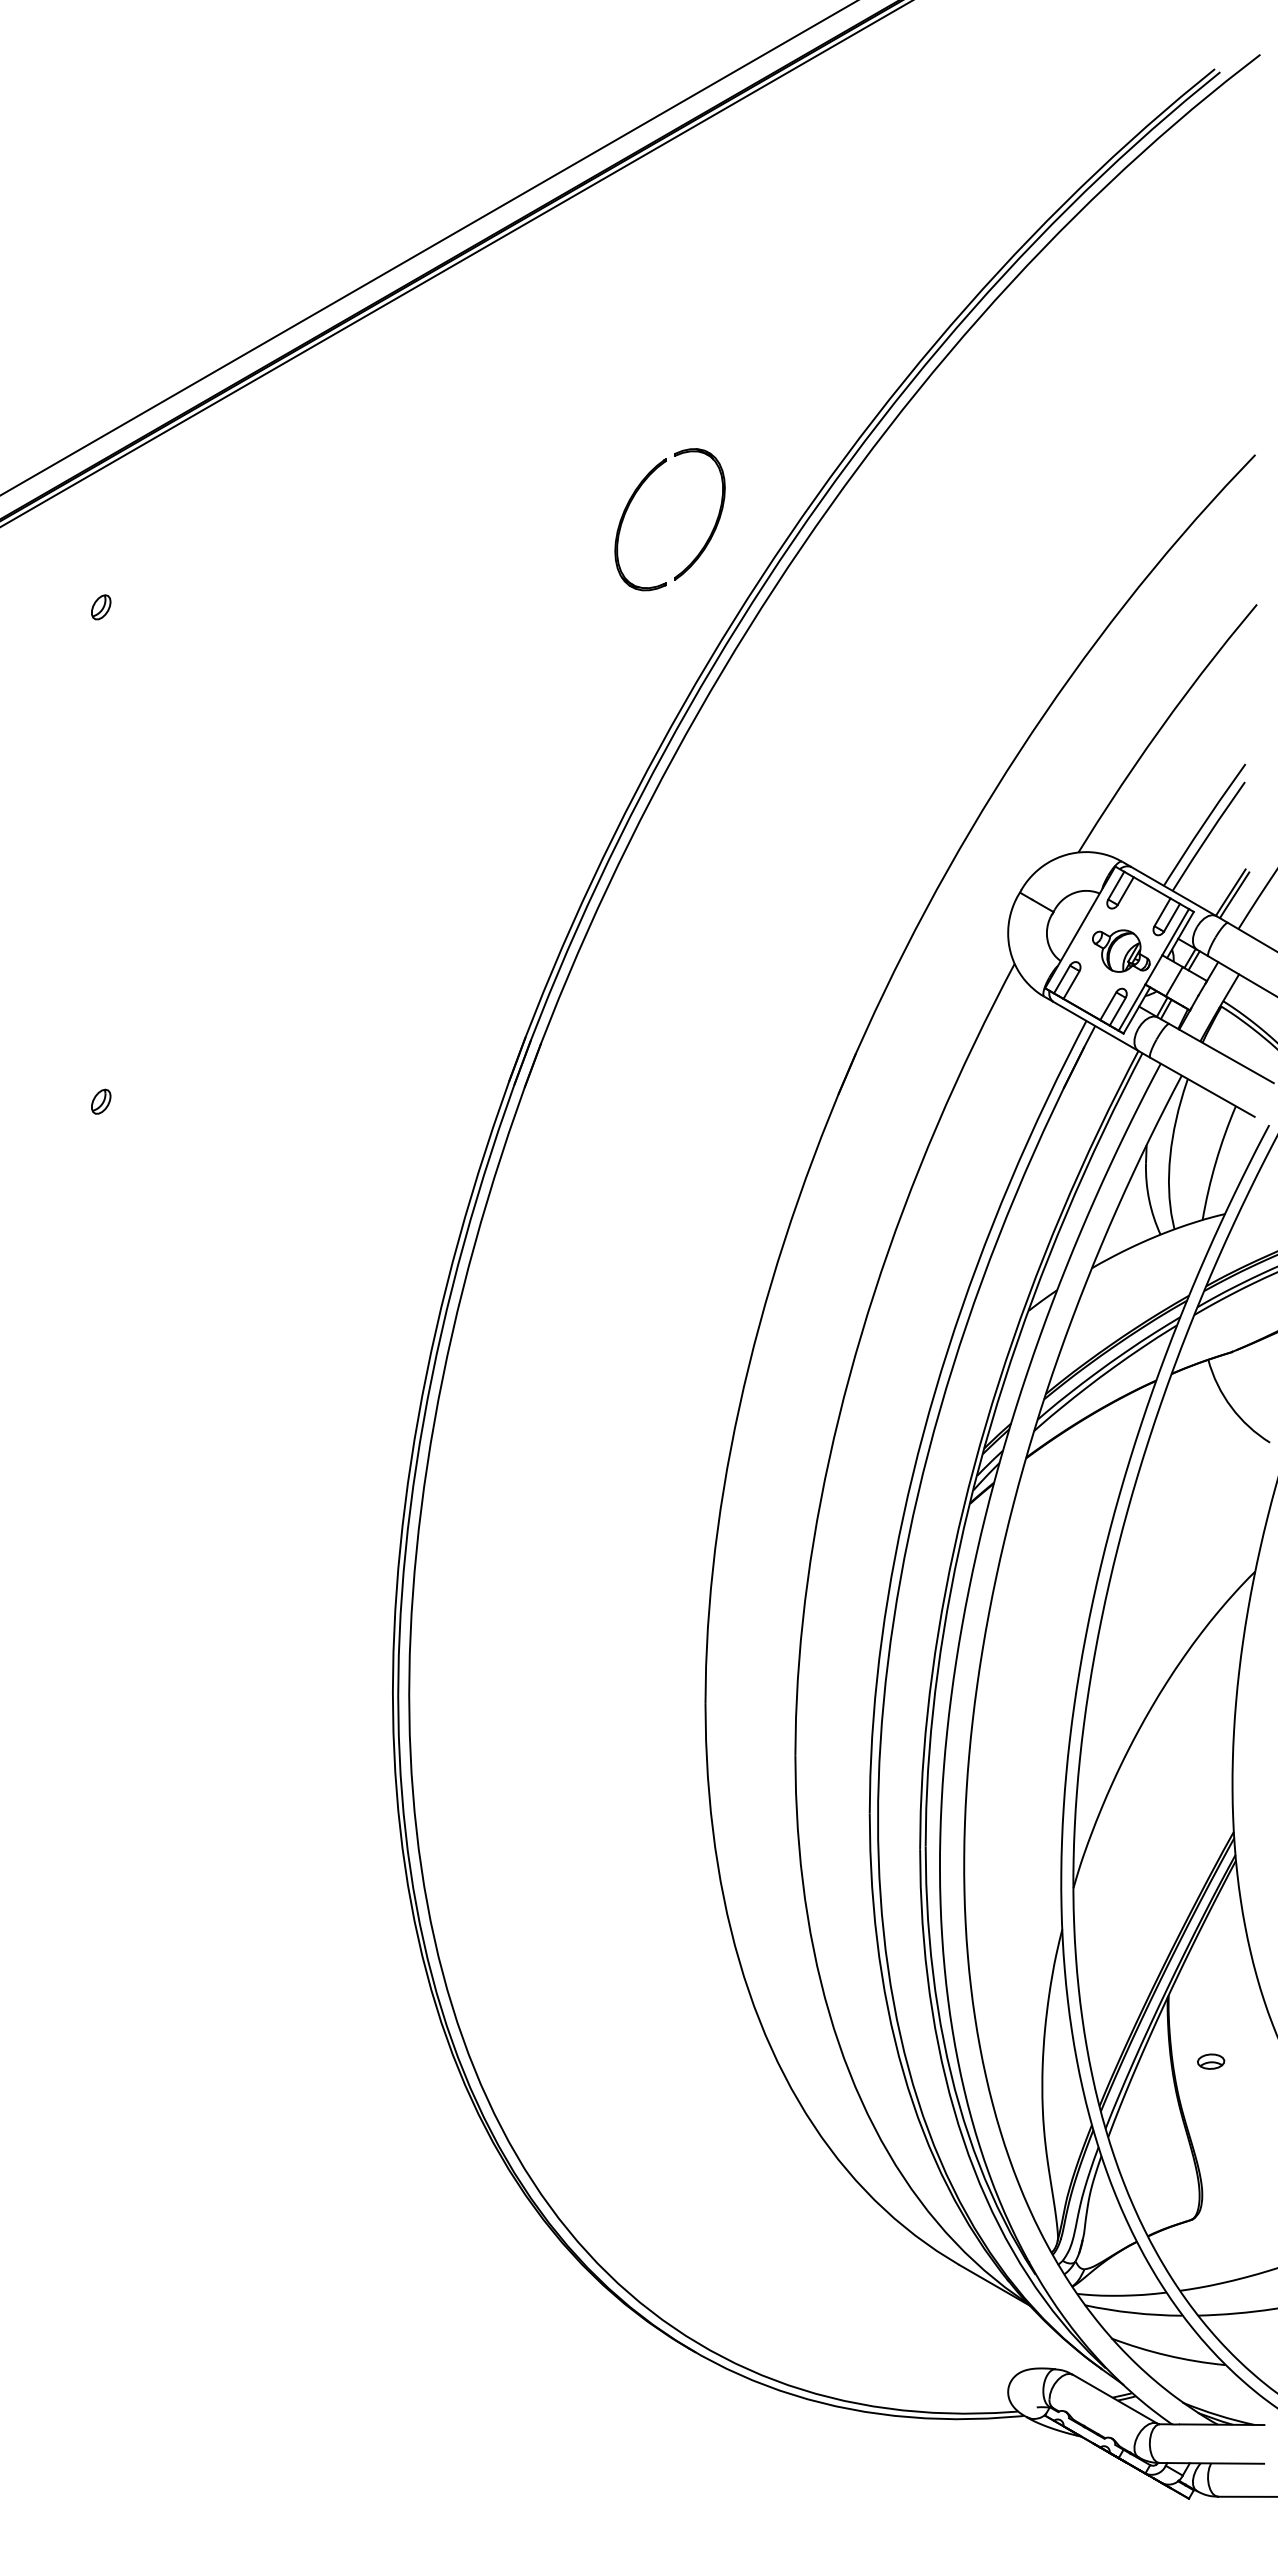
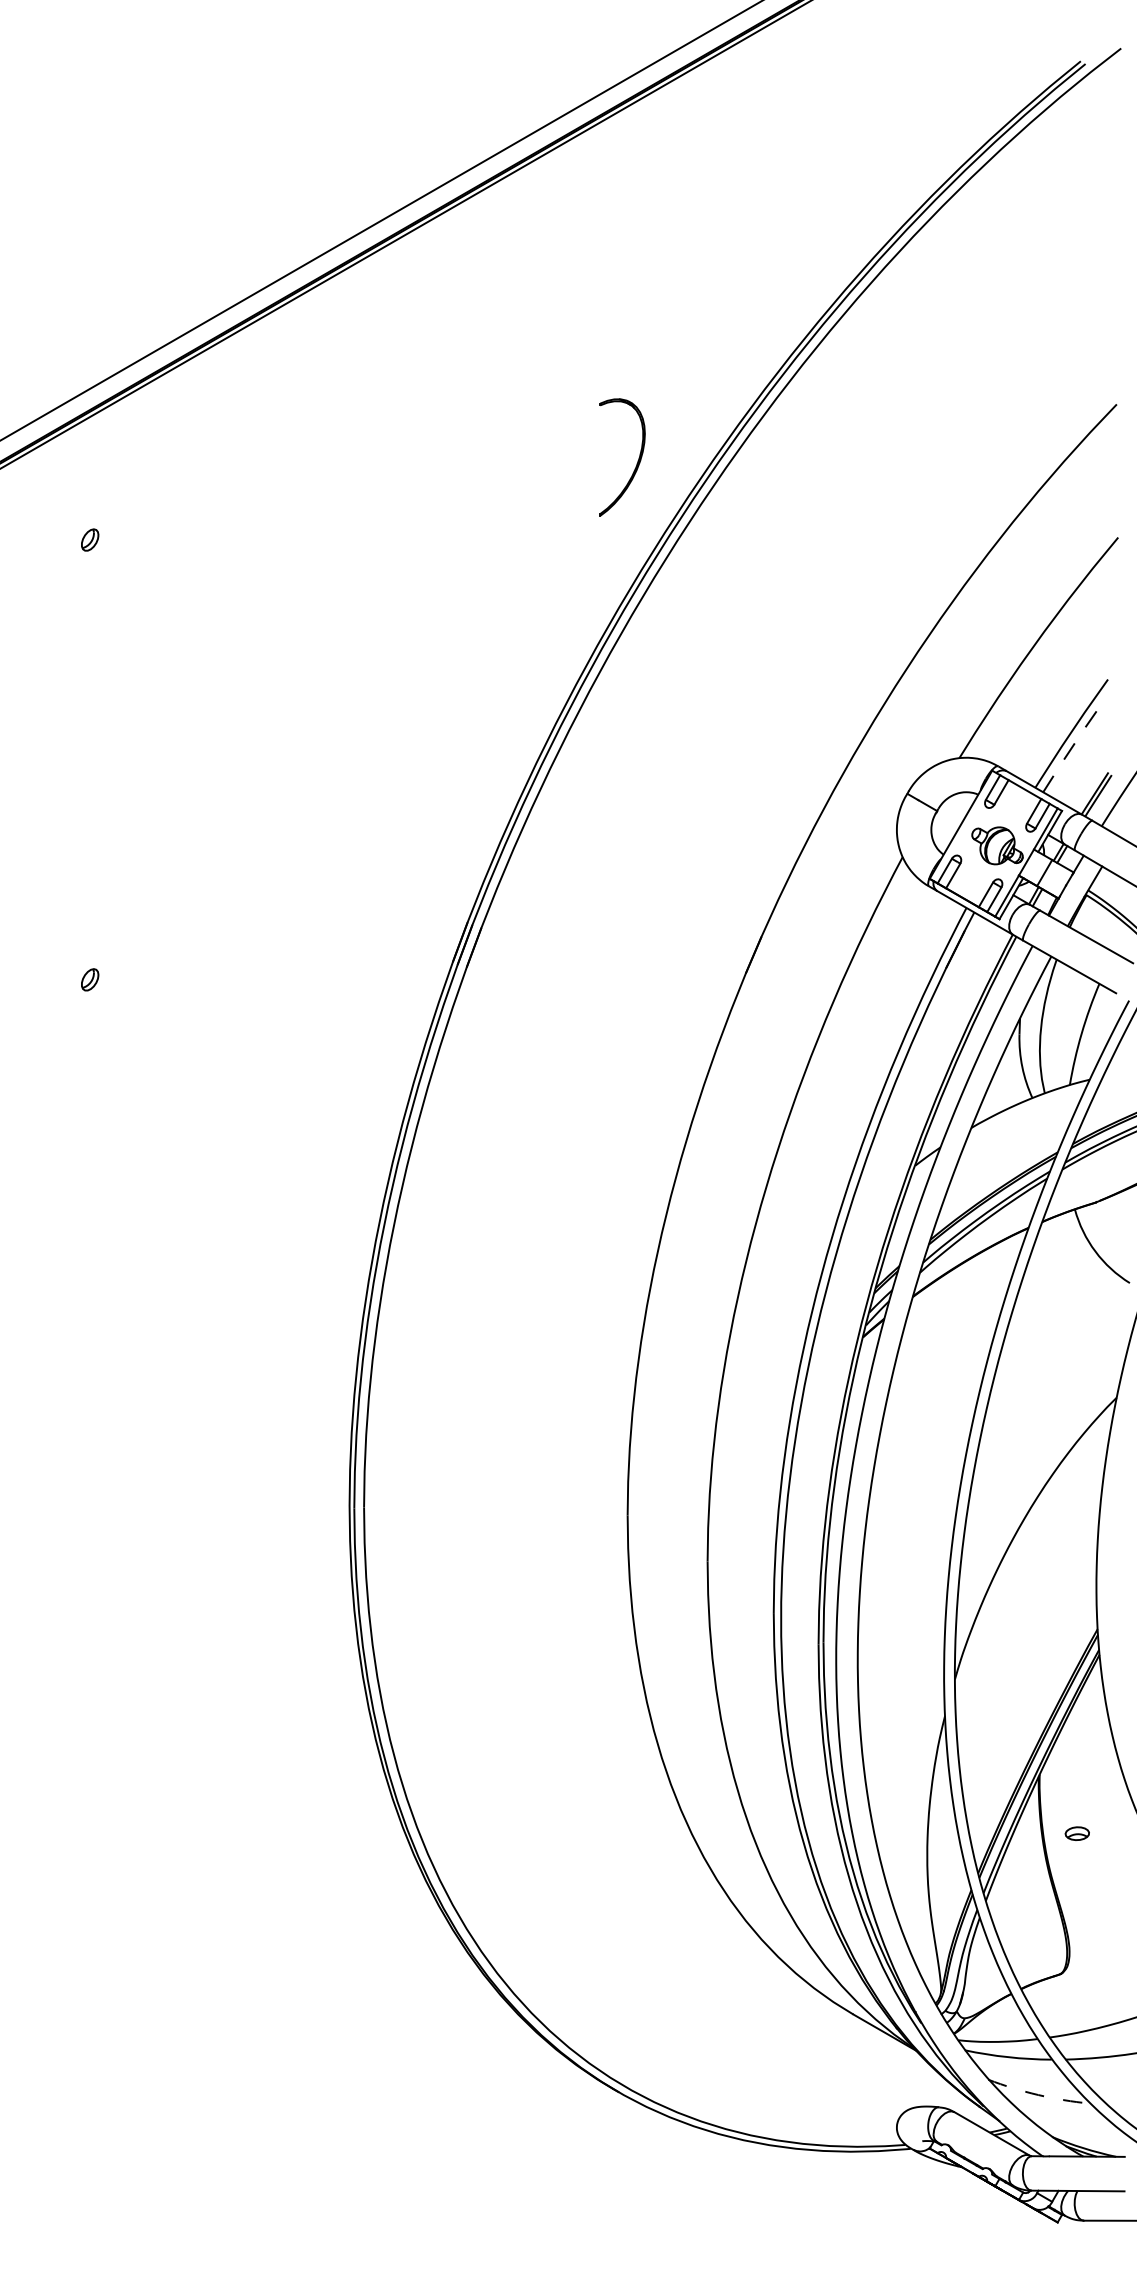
part: (624, 518) -> (555, 461), removed
line: (1207, 836) -> (1074, 743), solid -> dashed
arc: (1167, 2355) -> (1038, 2095), solid -> dashed

